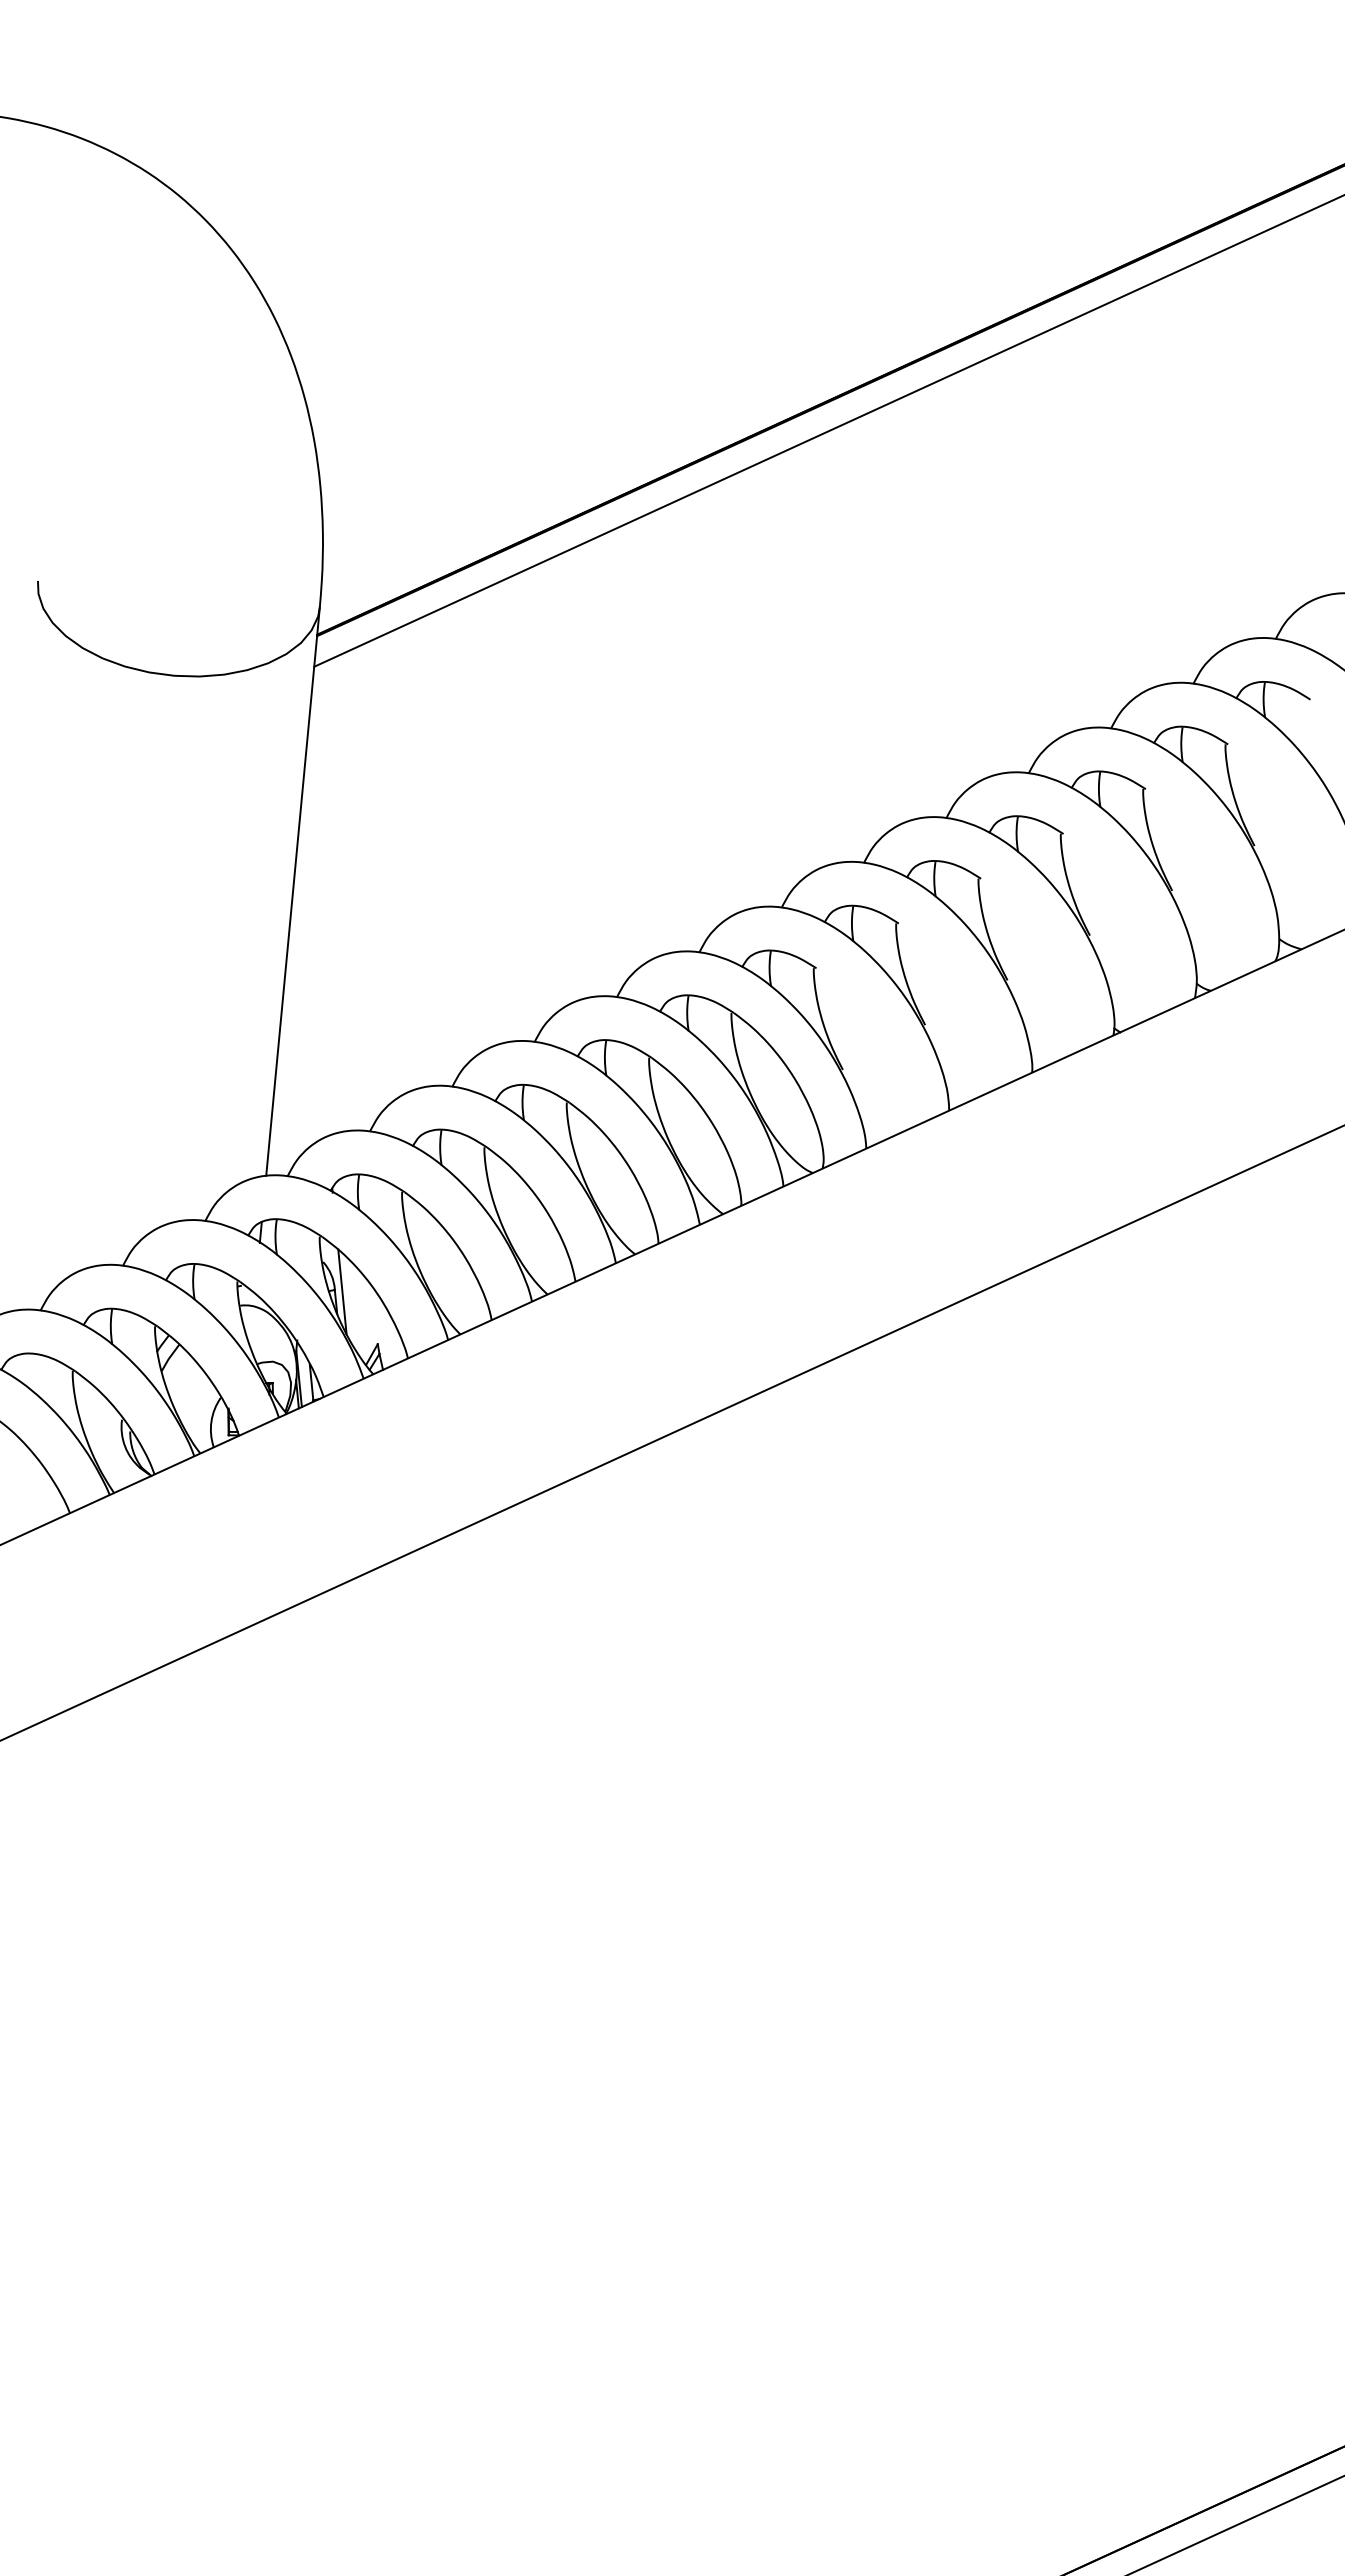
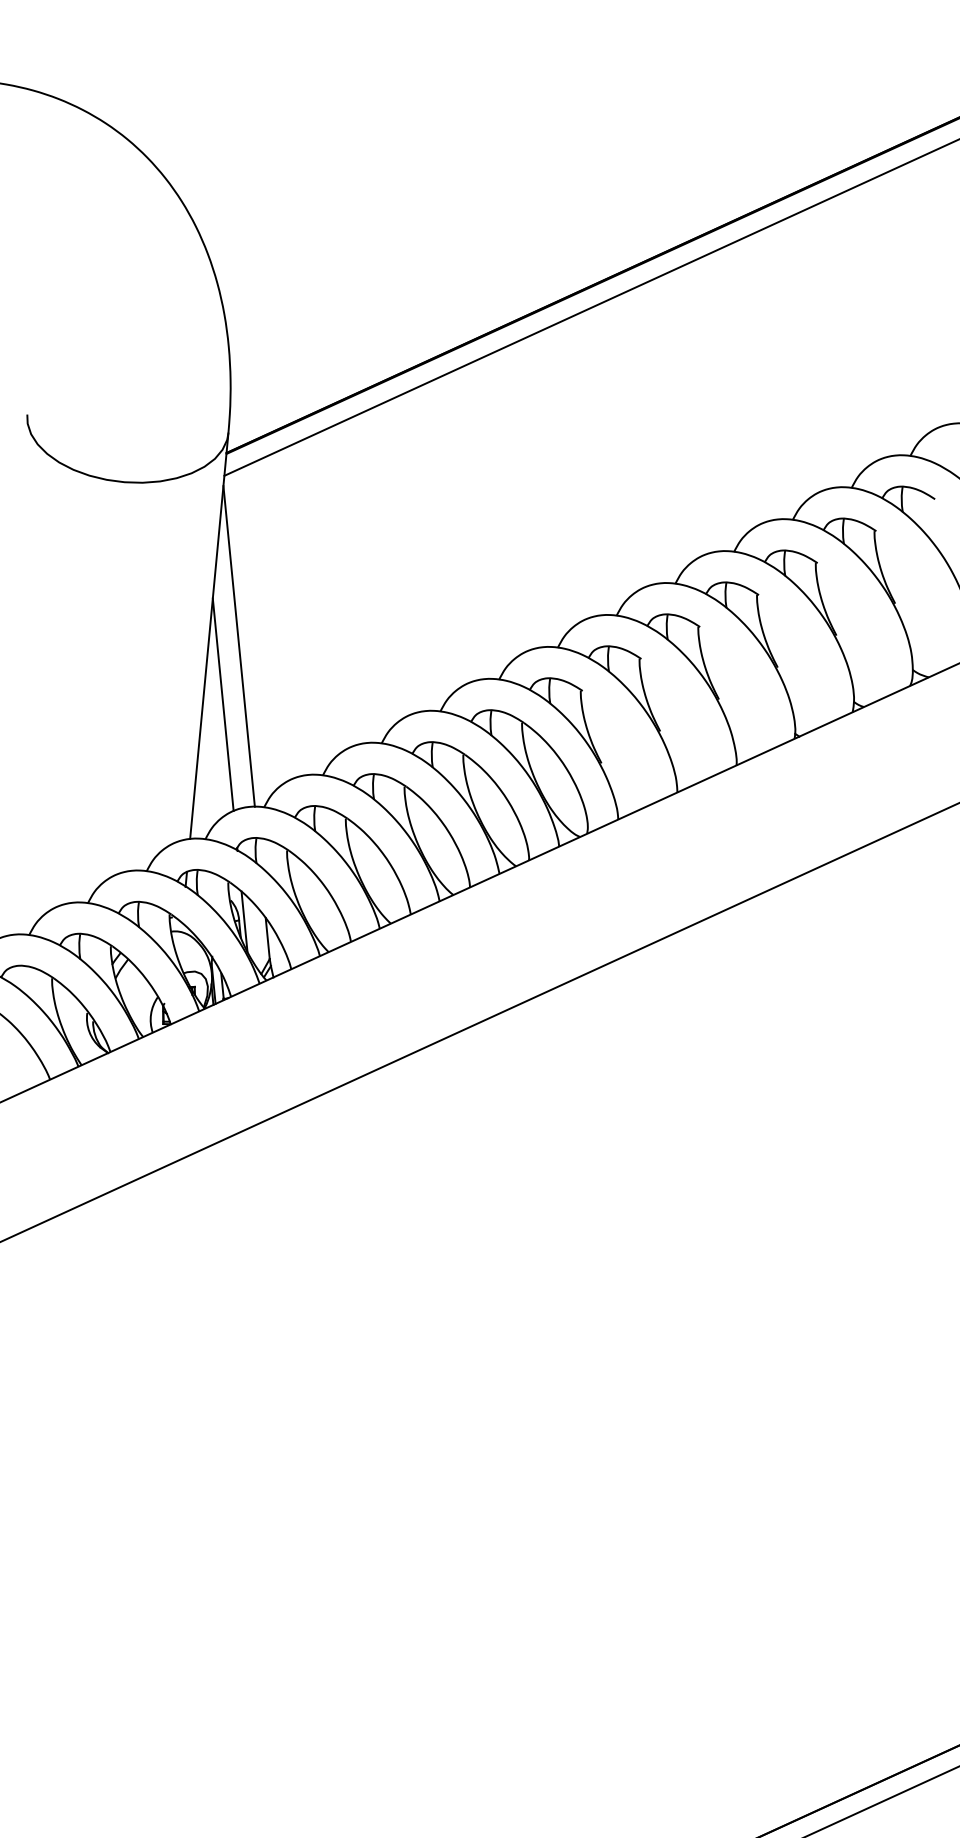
line: (334, 905) -> (238, 646), added
line: (312, 987) -> (223, 704), added
line: (374, 1315) -> (267, 938), added

